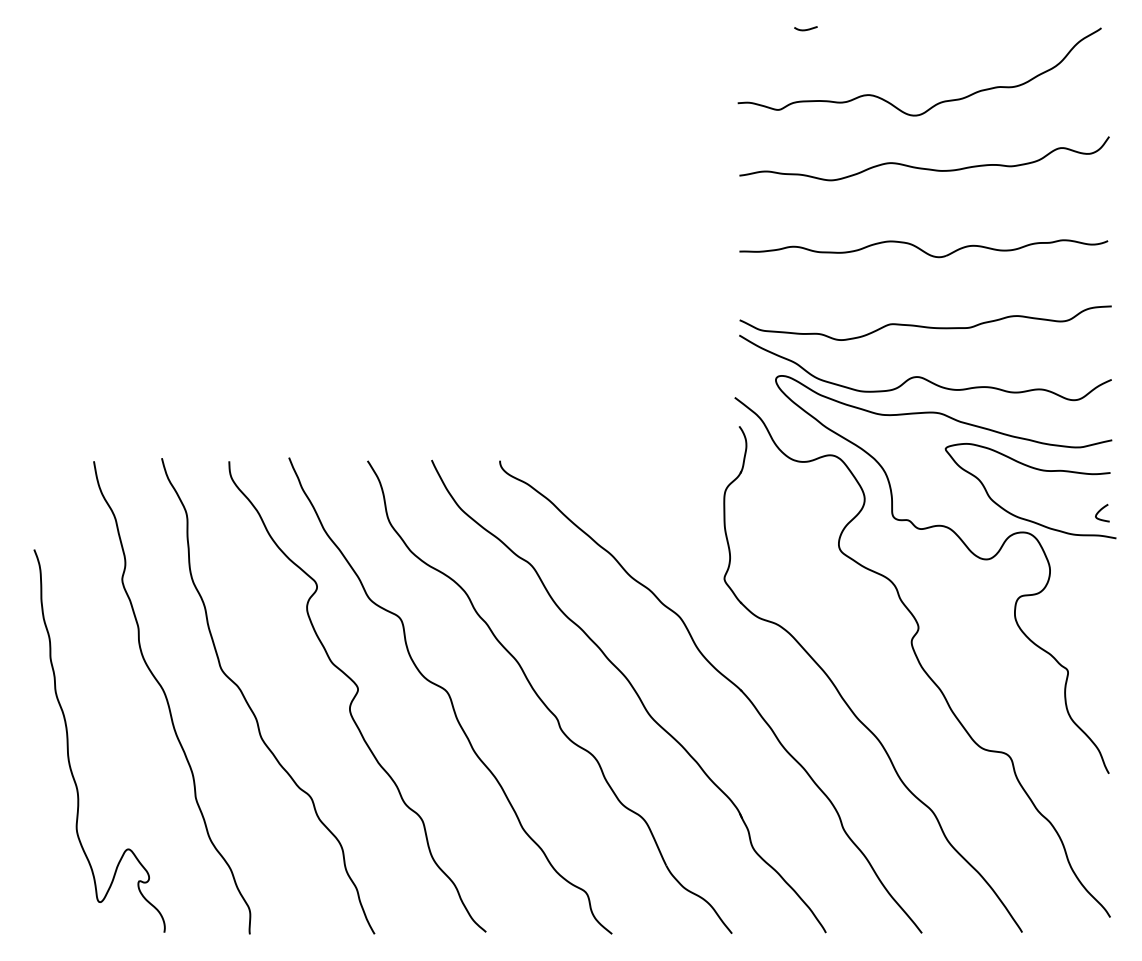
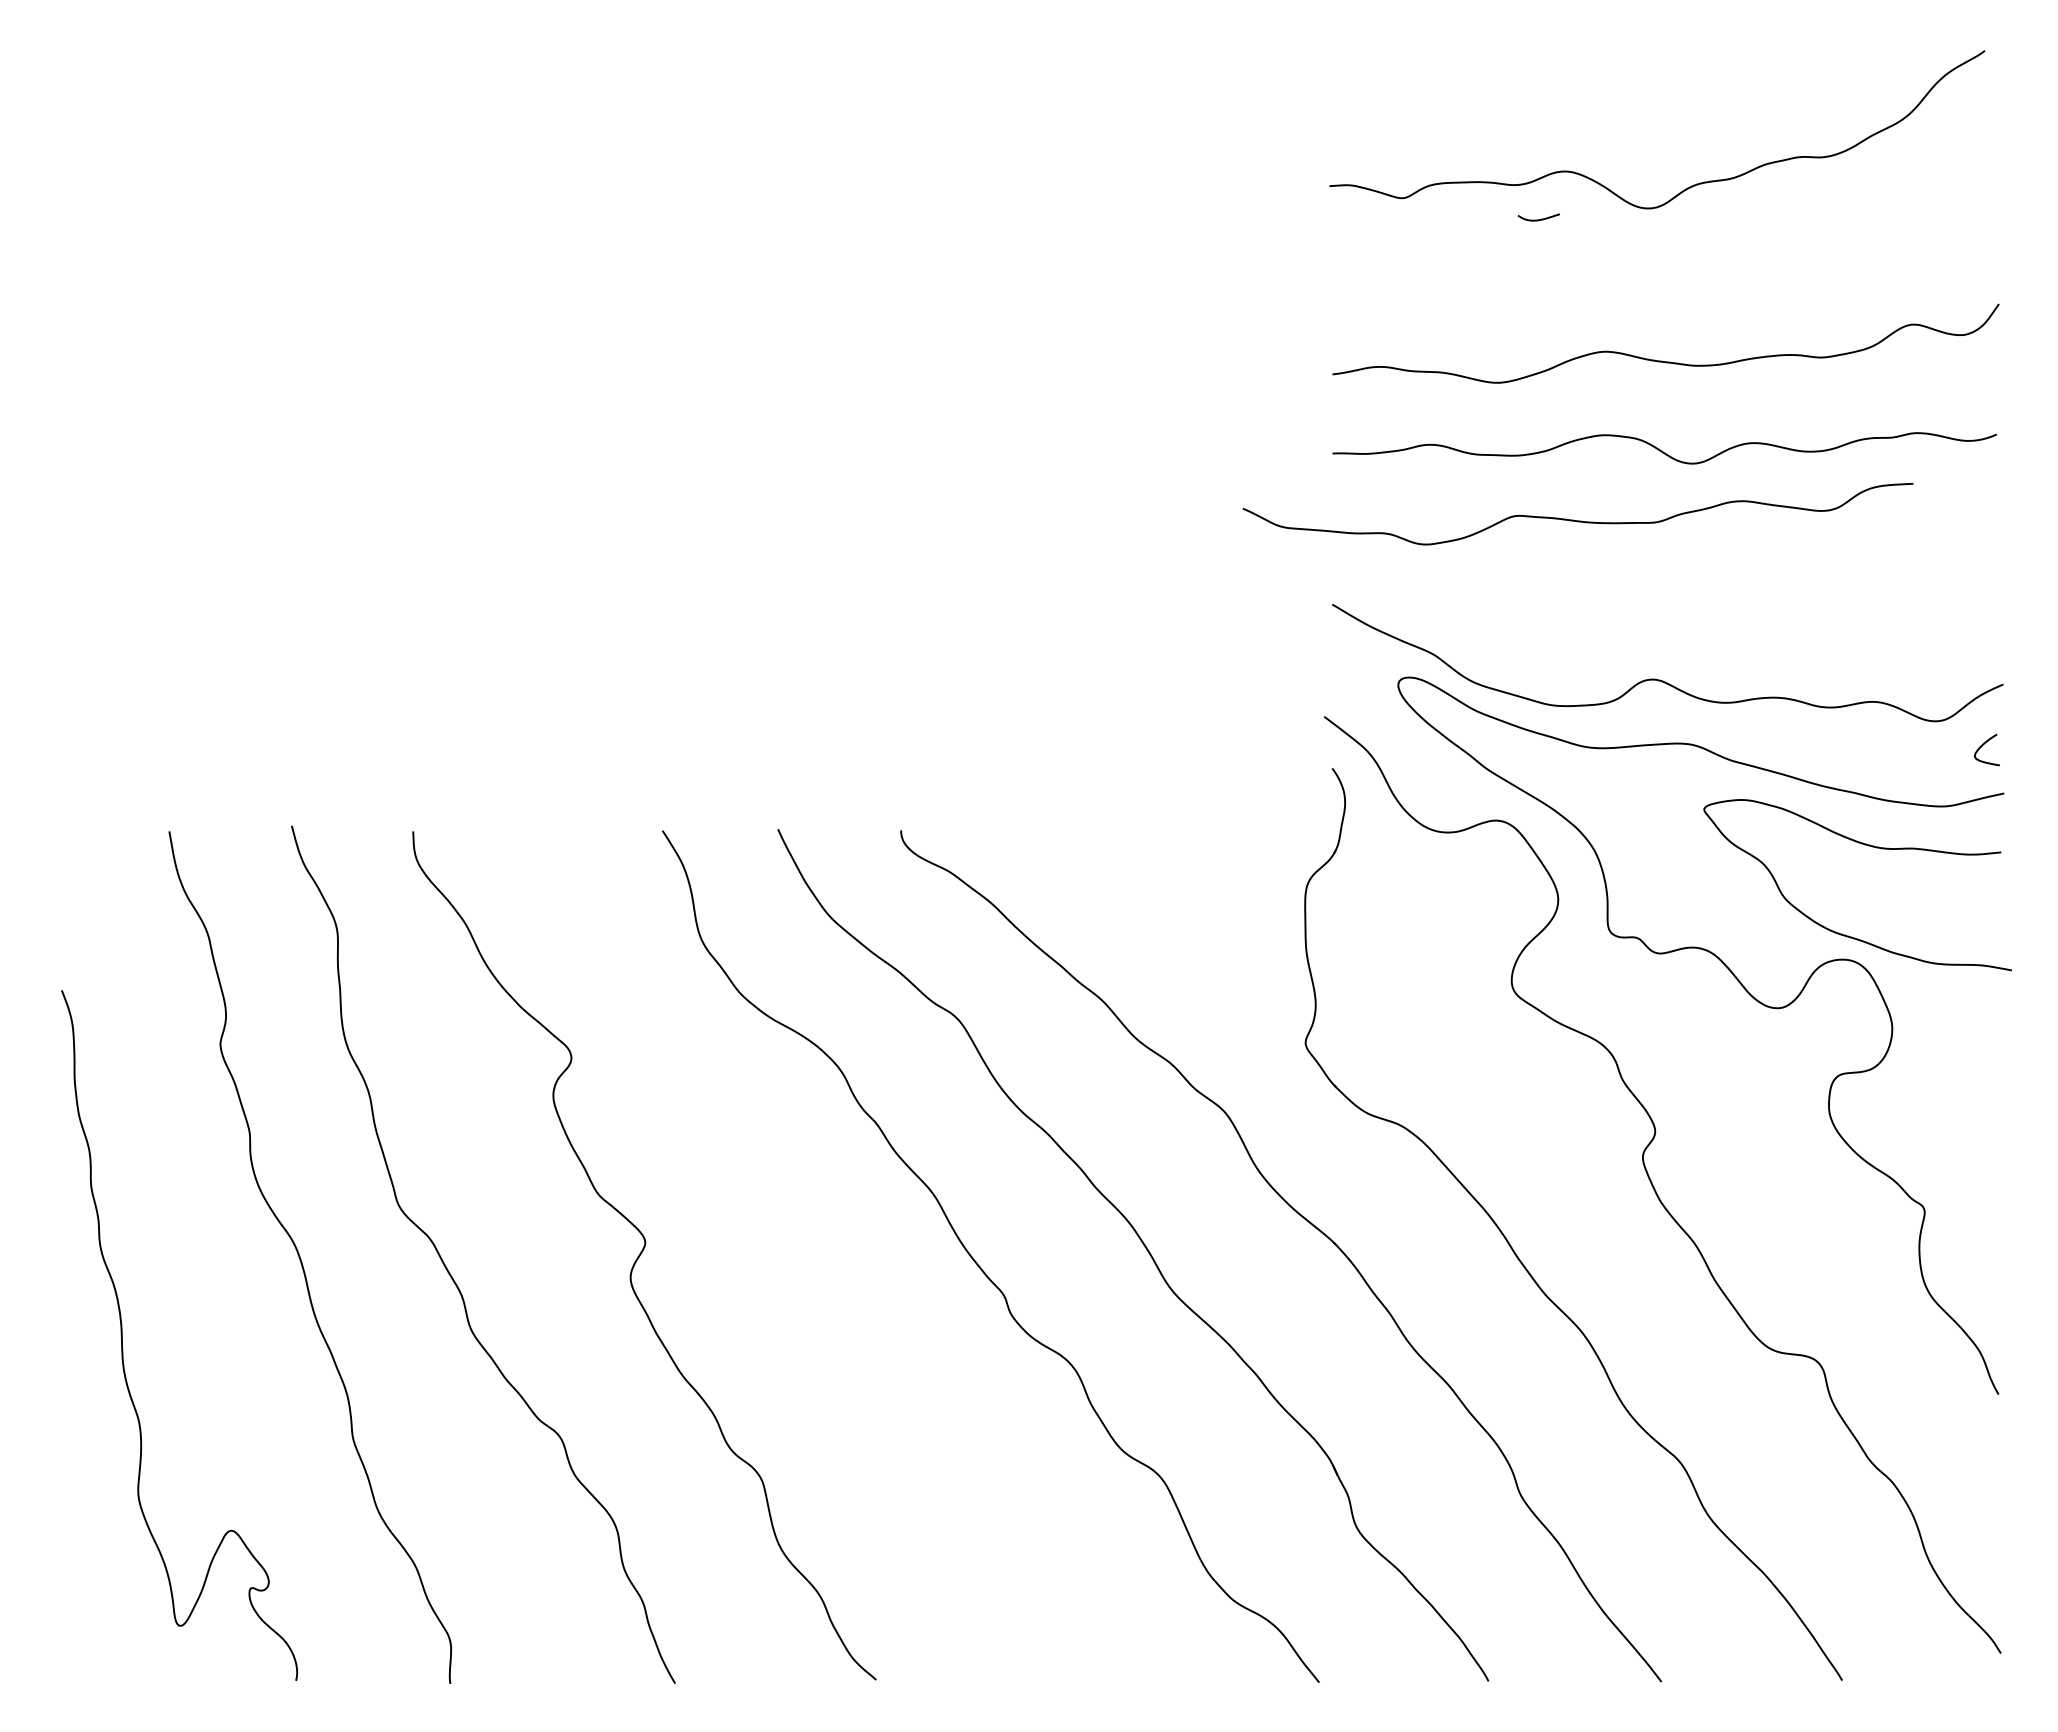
curve: (805, 29) -> (1538, 219), moved
curve: (923, 167) -> (1664, 359), moved
curve: (925, 326) -> (1577, 520), moved
curve: (1101, 510) -> (1984, 745), moved
curve: (450, 695) -> (811, 1253), removed

